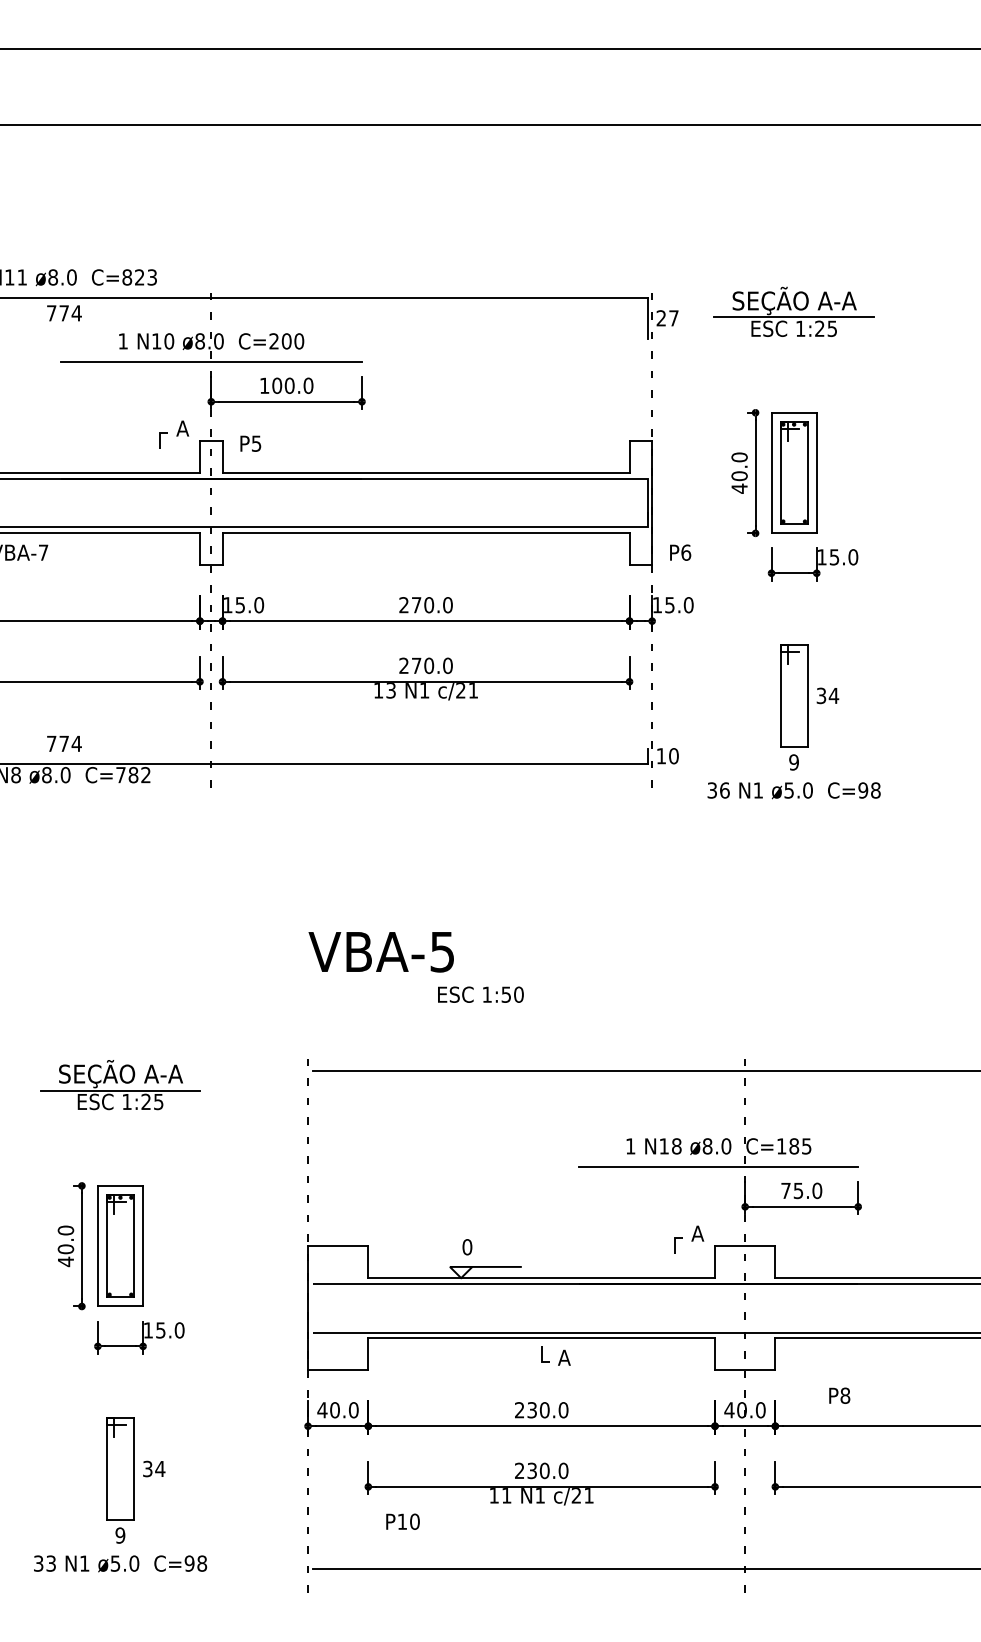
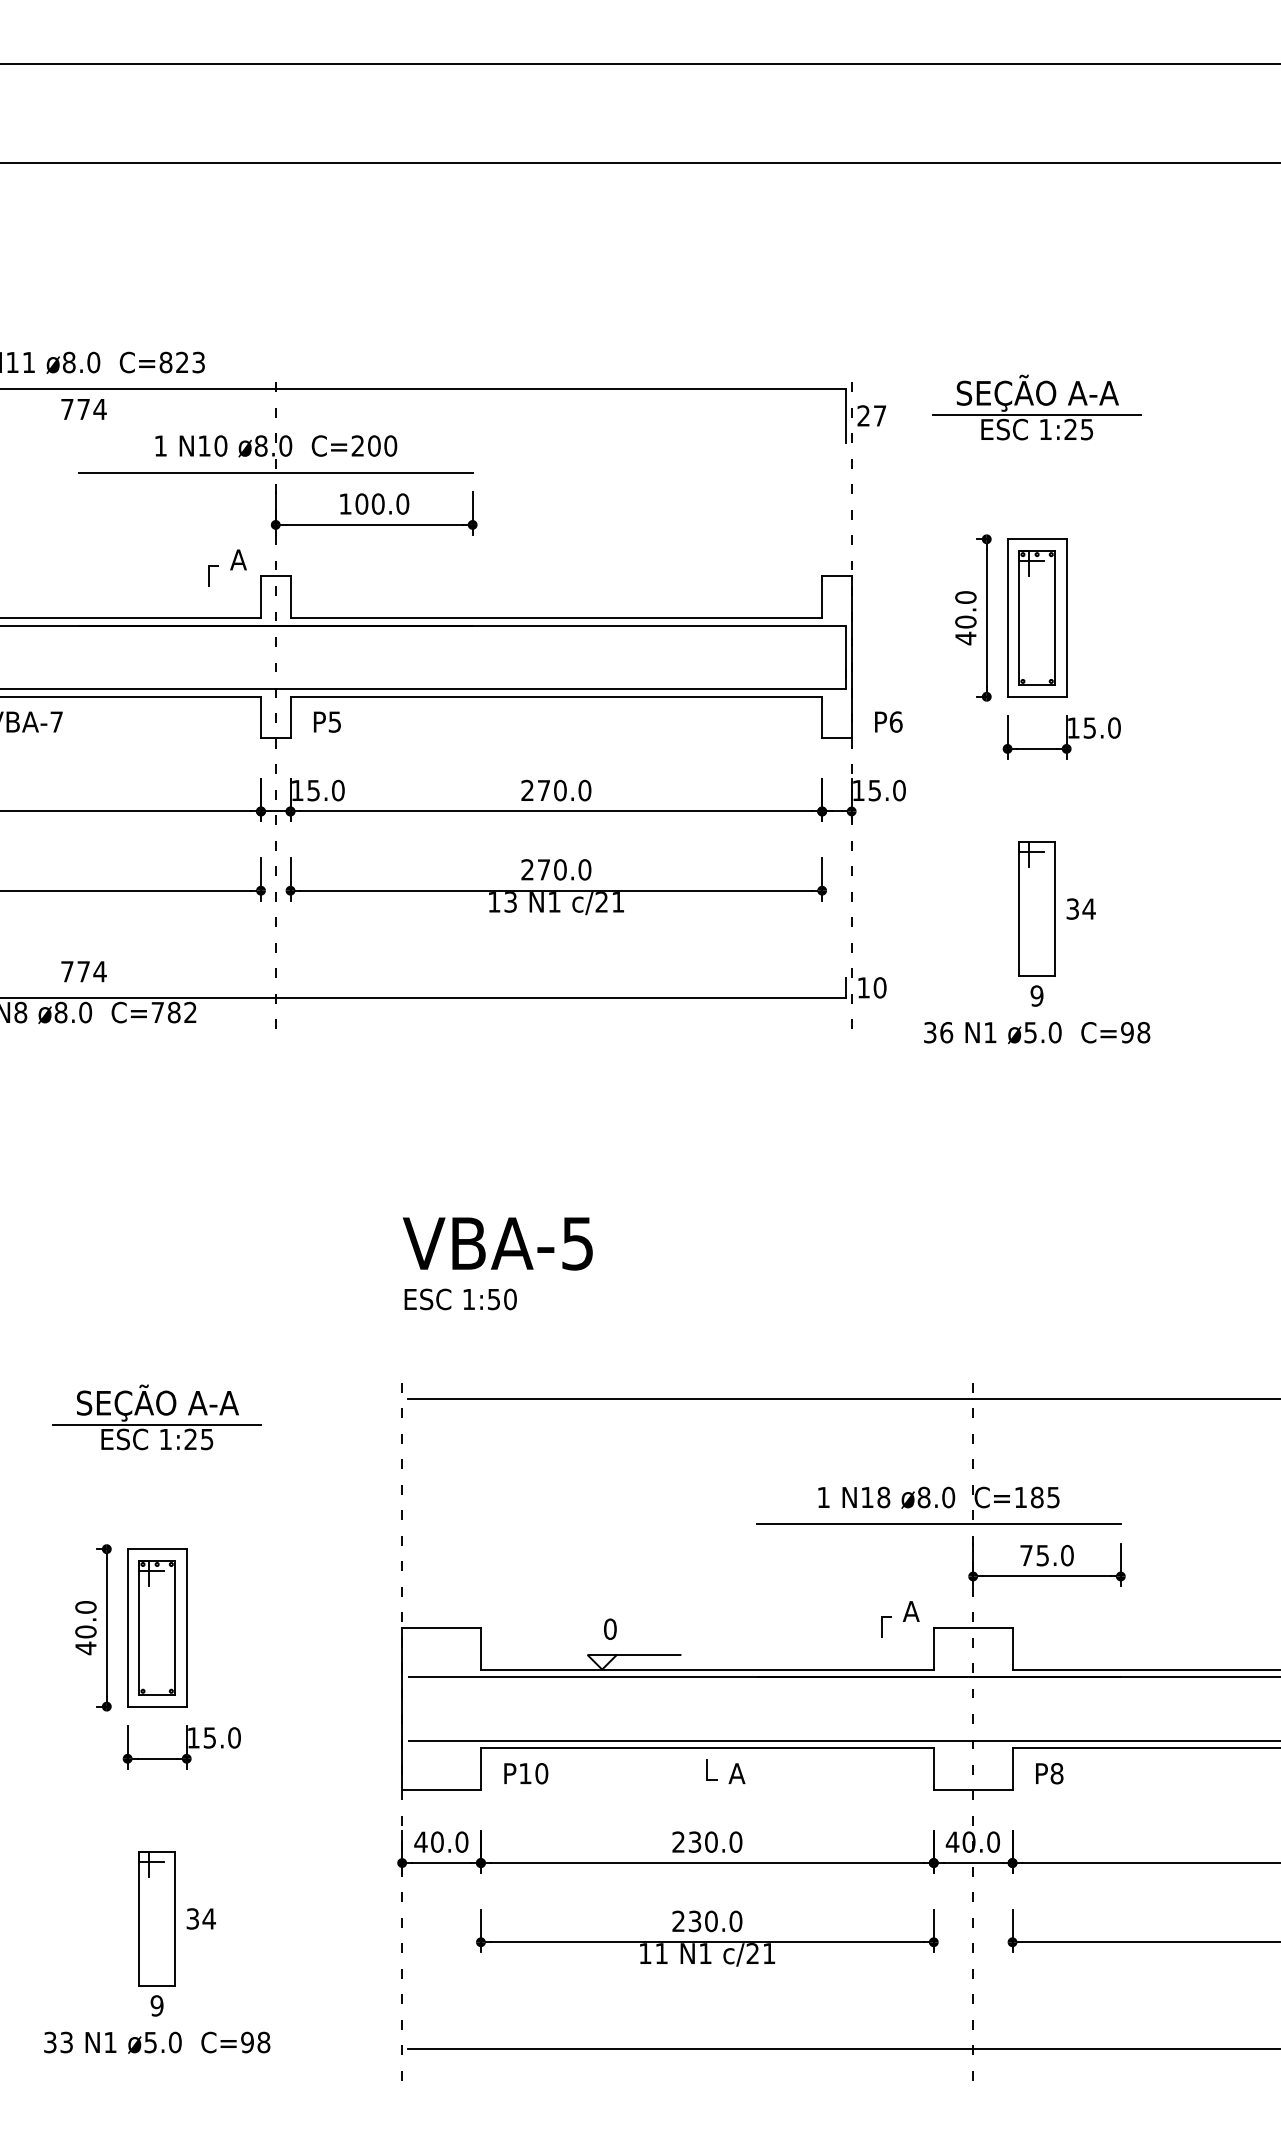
text: (250, 443) -> (327, 721), moved
text: (480, 994) -> (460, 1299), moved
text: (839, 1395) -> (1049, 1773), moved
text: (402, 1521) -> (525, 1773), moved

